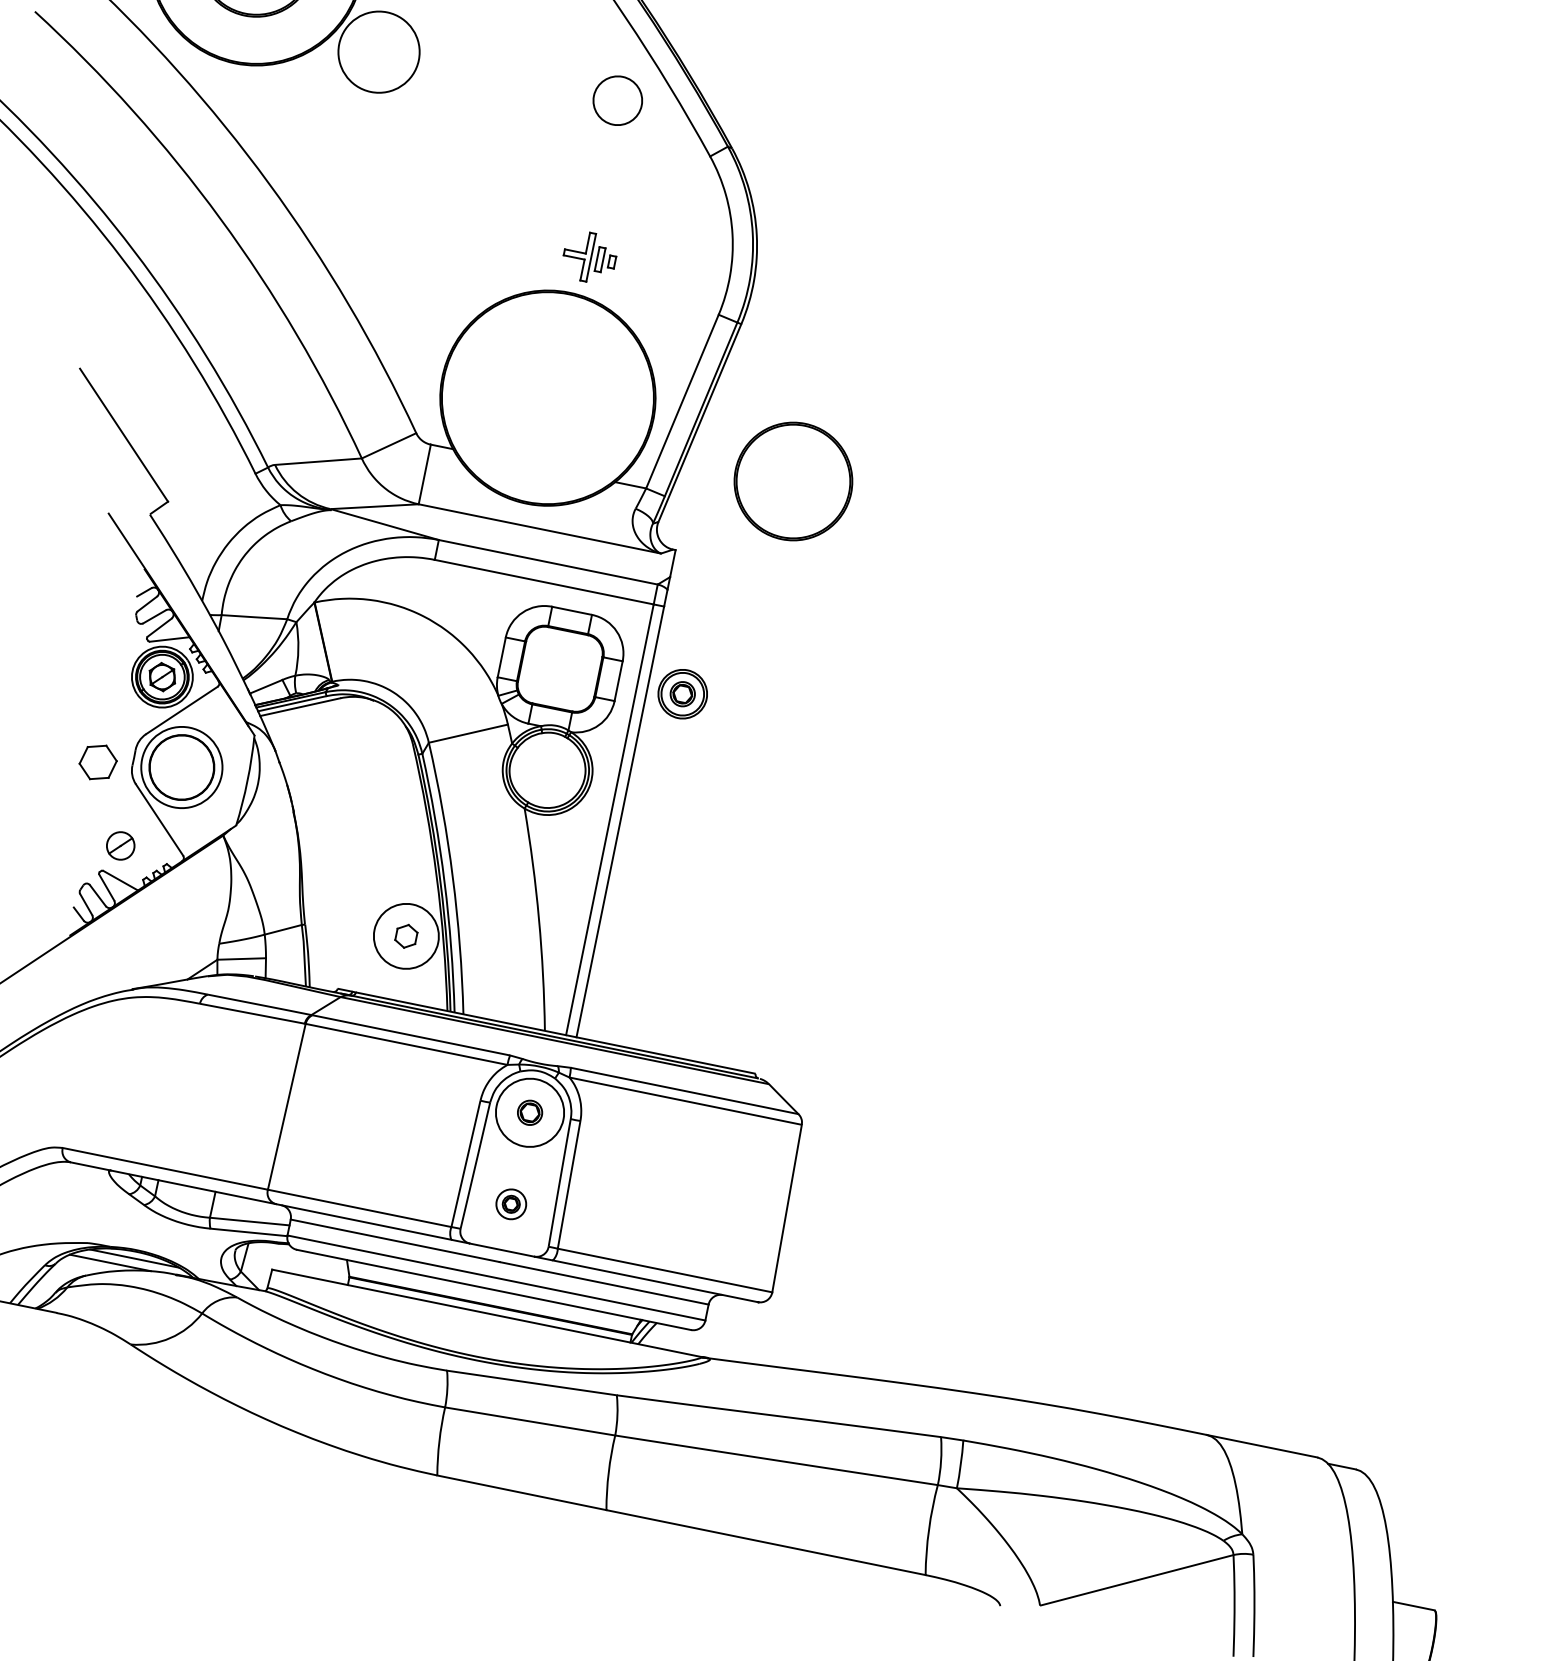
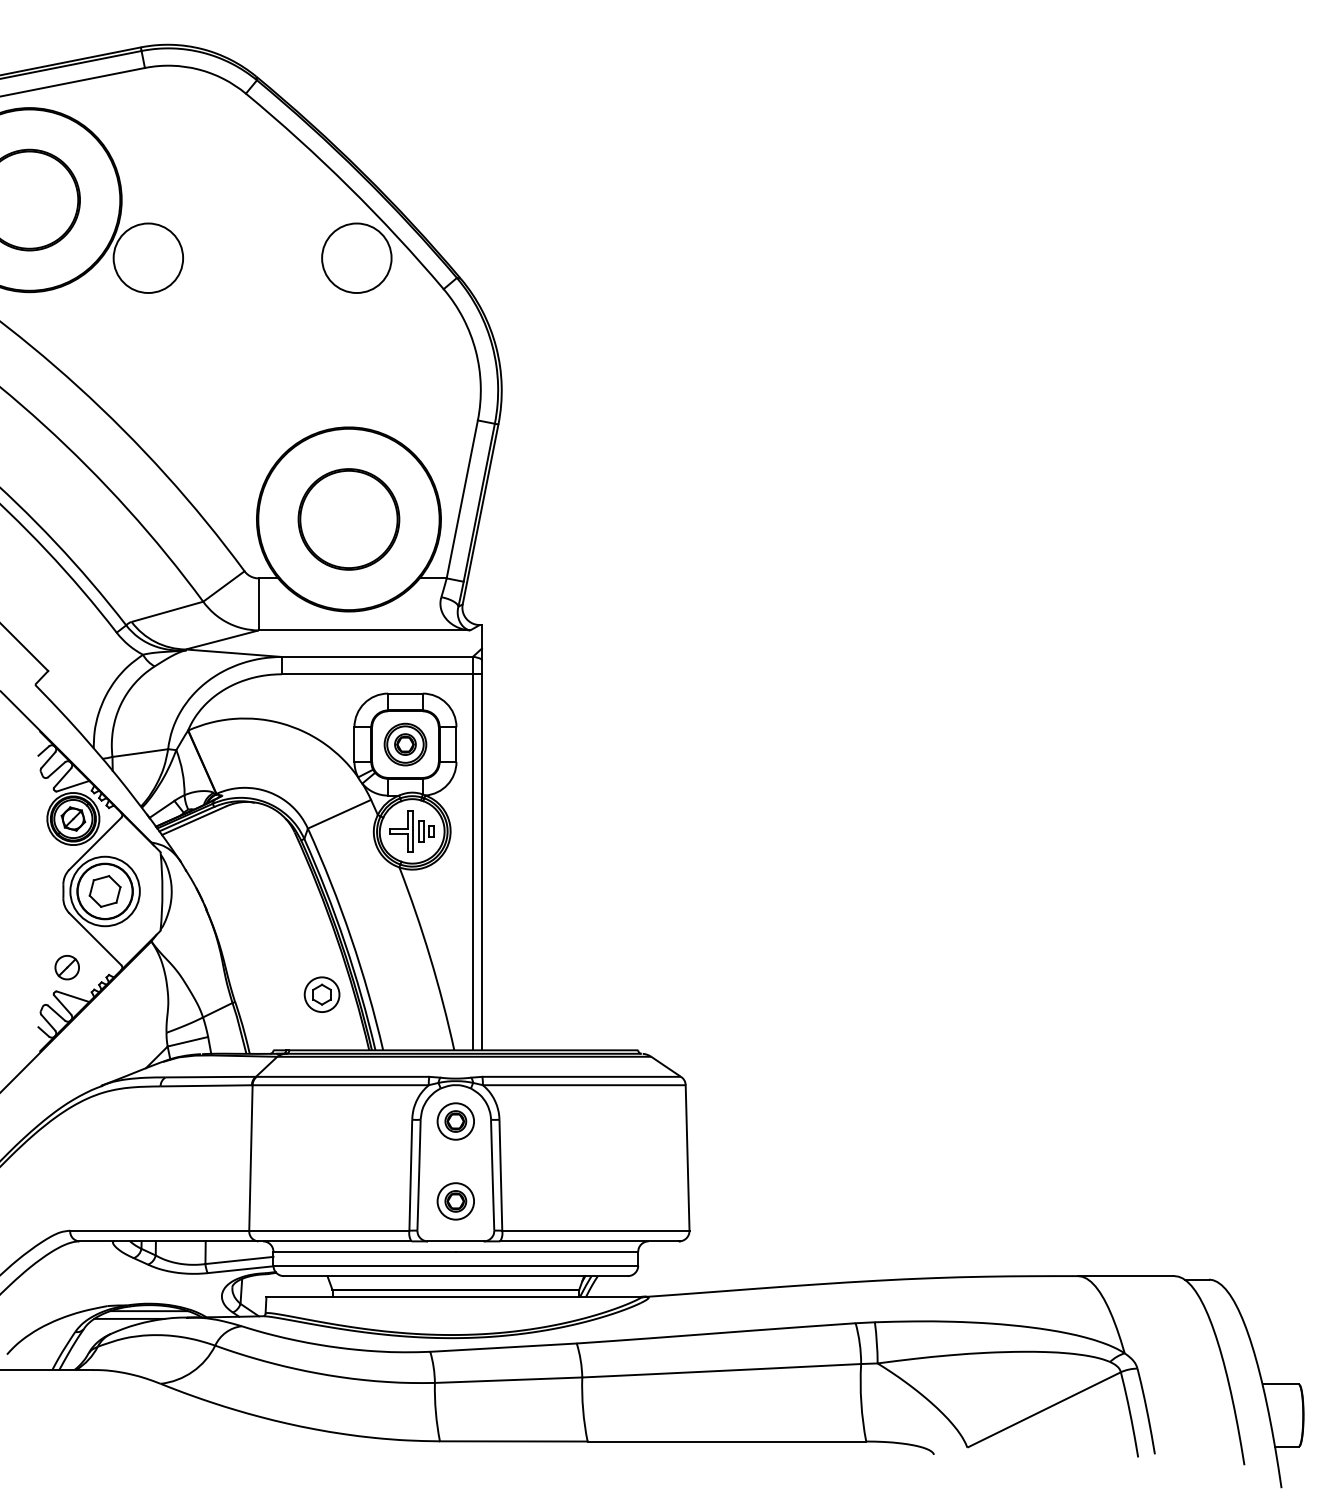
circle: (617, 100) -> (356, 258), size x1.67
part: (589, 257) -> (411, 831), moved
part: (792, 481) -> (348, 519), moved
part: (682, 694) -> (405, 744), moved
part: (97, 762) -> (104, 891), moved
circle: (405, 935) -> (321, 994), size x0.62
circle: (529, 1112) -> (455, 1121), size x0.62
part: (511, 1204) -> (455, 1201), size x1.43

